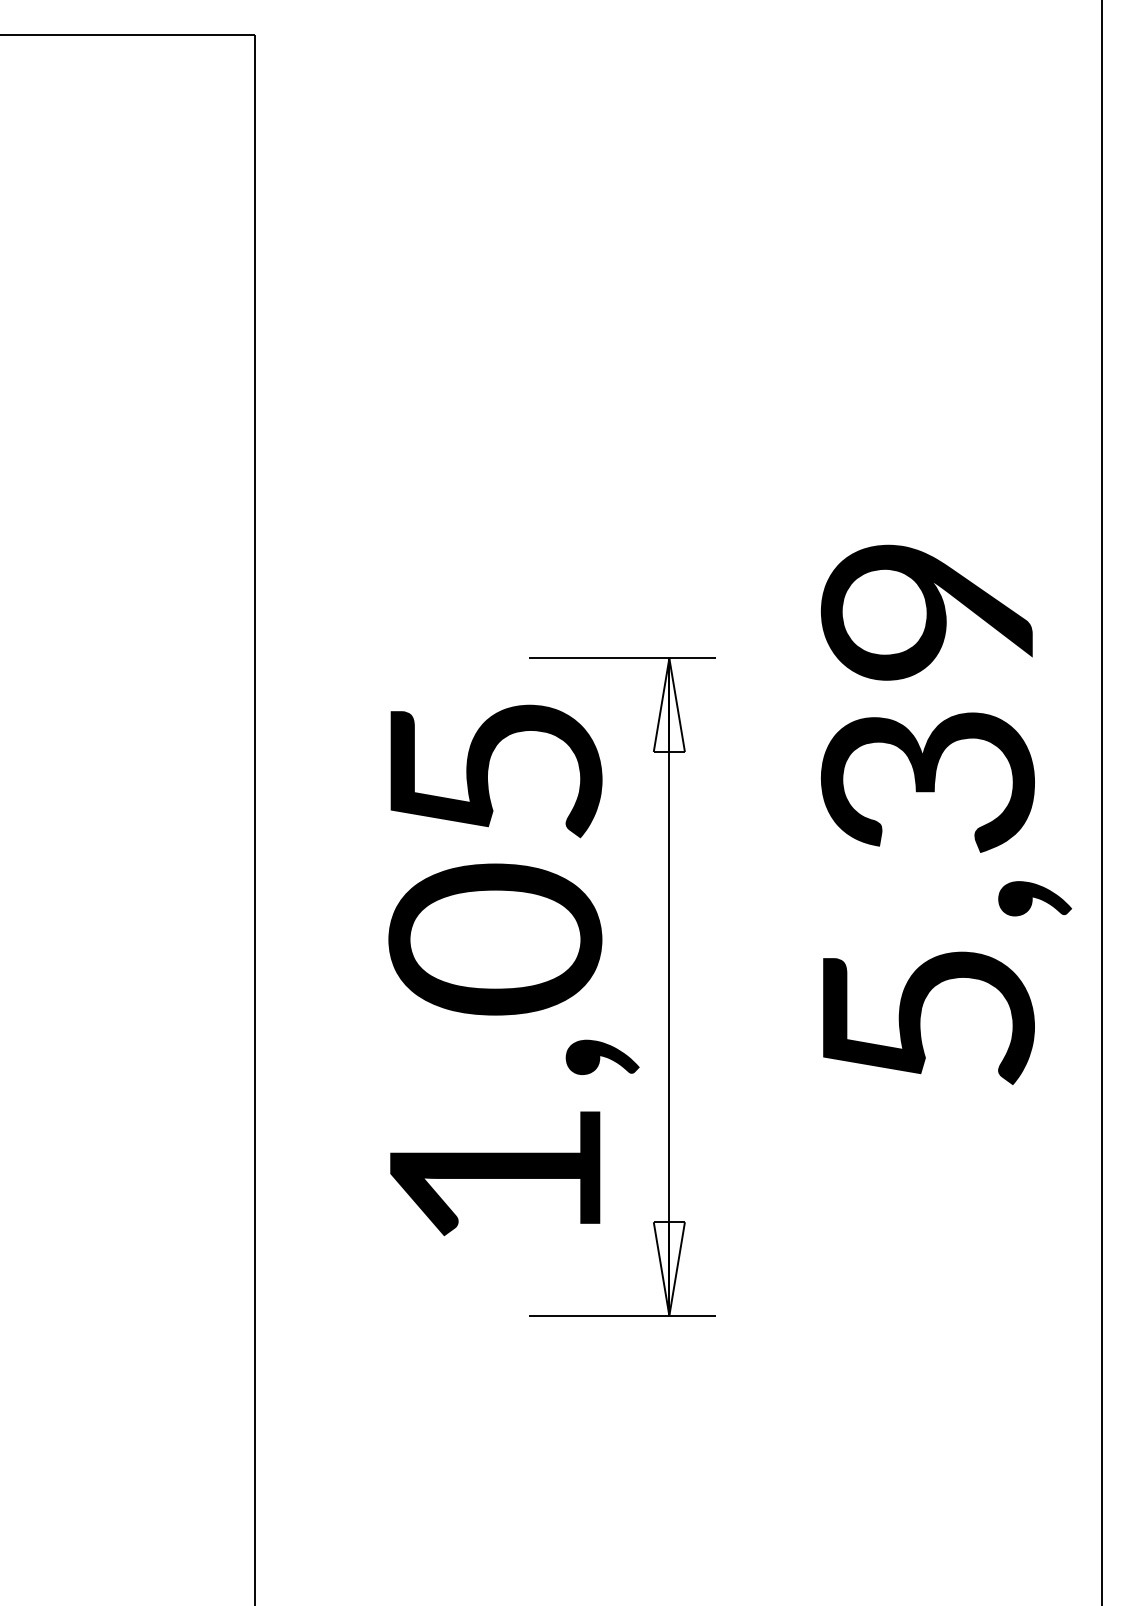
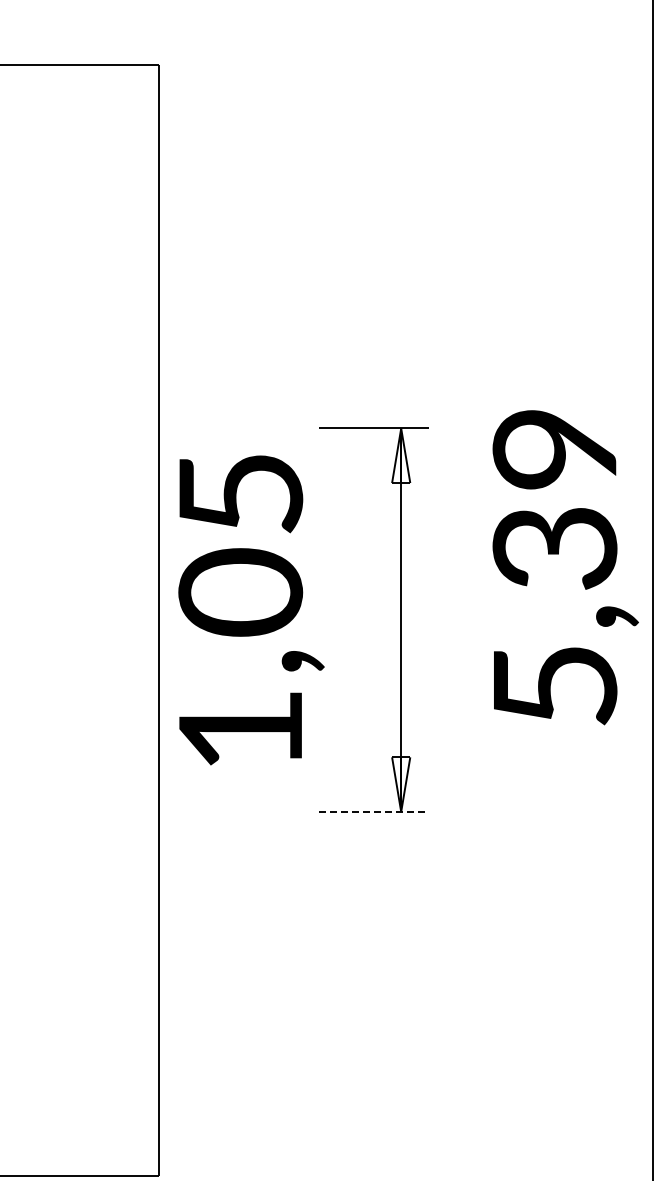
text: (945, 814) -> (565, 567), moved
text: (513, 970) -> (251, 610), moved
line: (621, 1315) -> (373, 811), solid -> dashed

